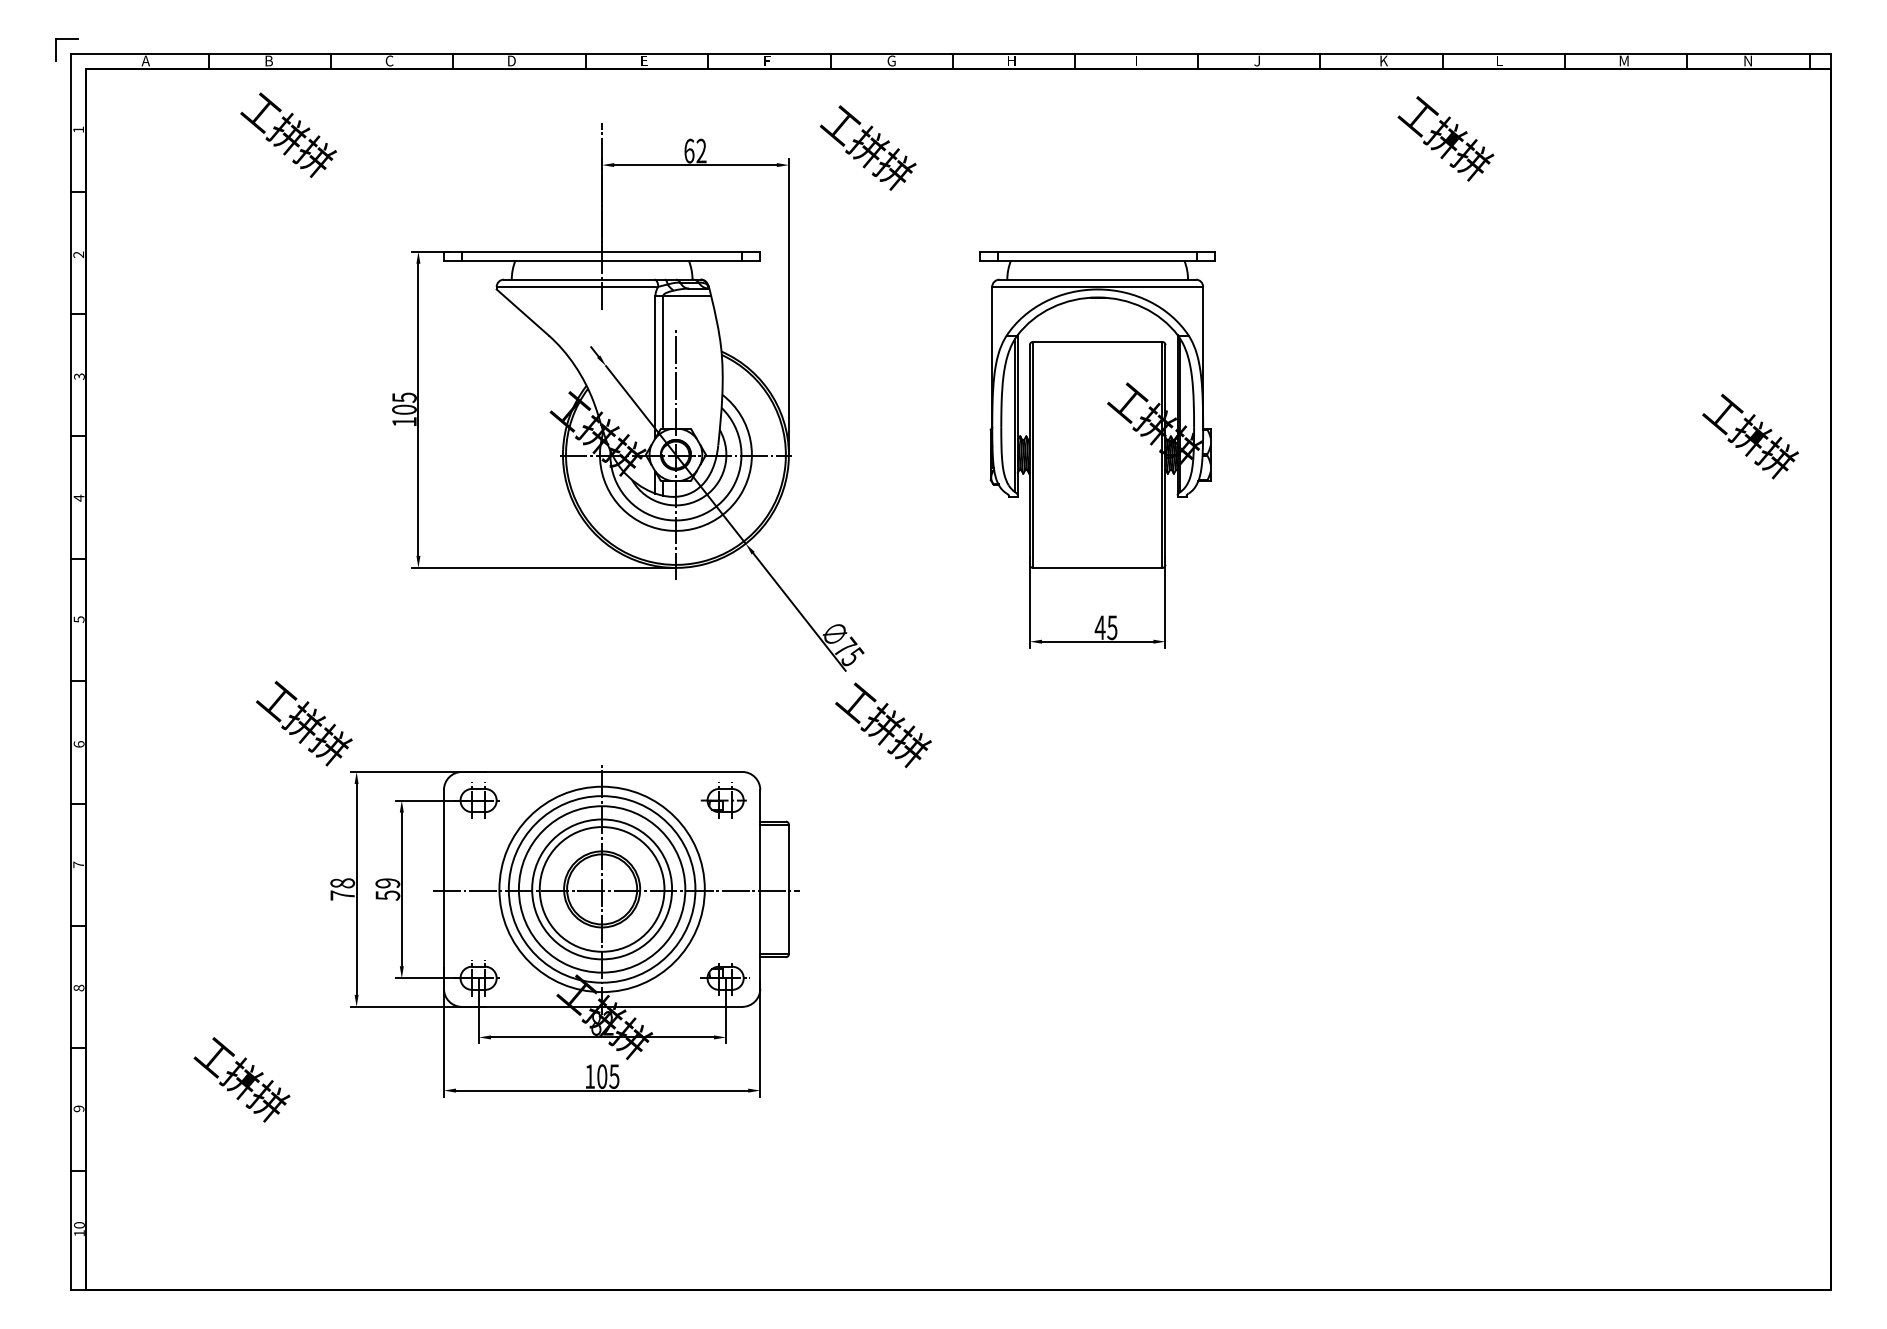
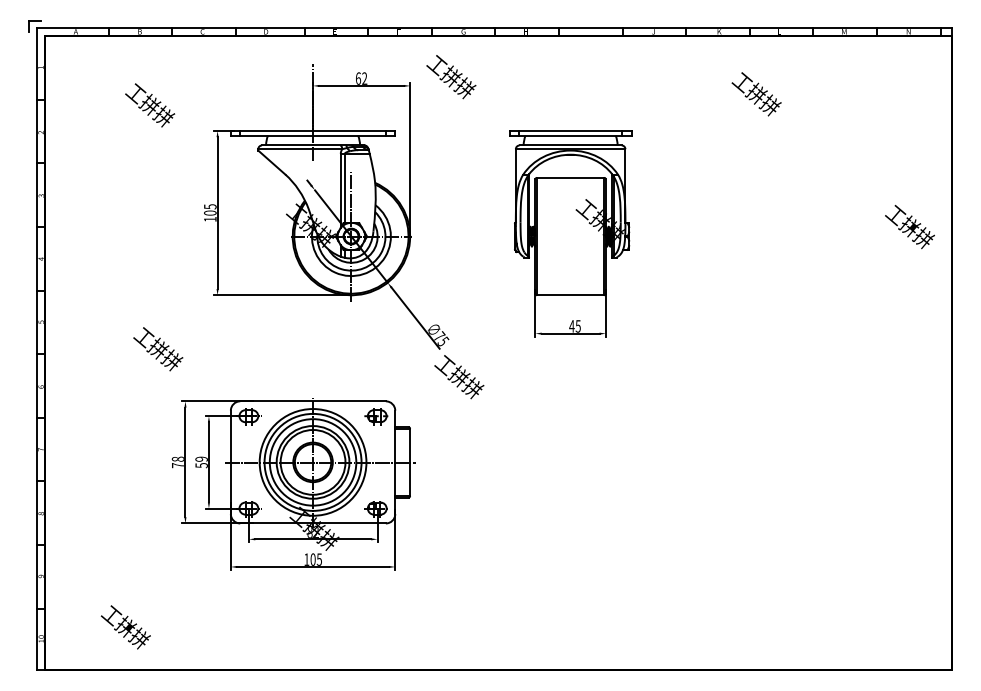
text: (289, 135) -> (150, 105), moved
text: (1445, 139) -> (756, 94), moved
text: (304, 724) -> (158, 349), moved
text: (241, 1080) -> (125, 627), moved

